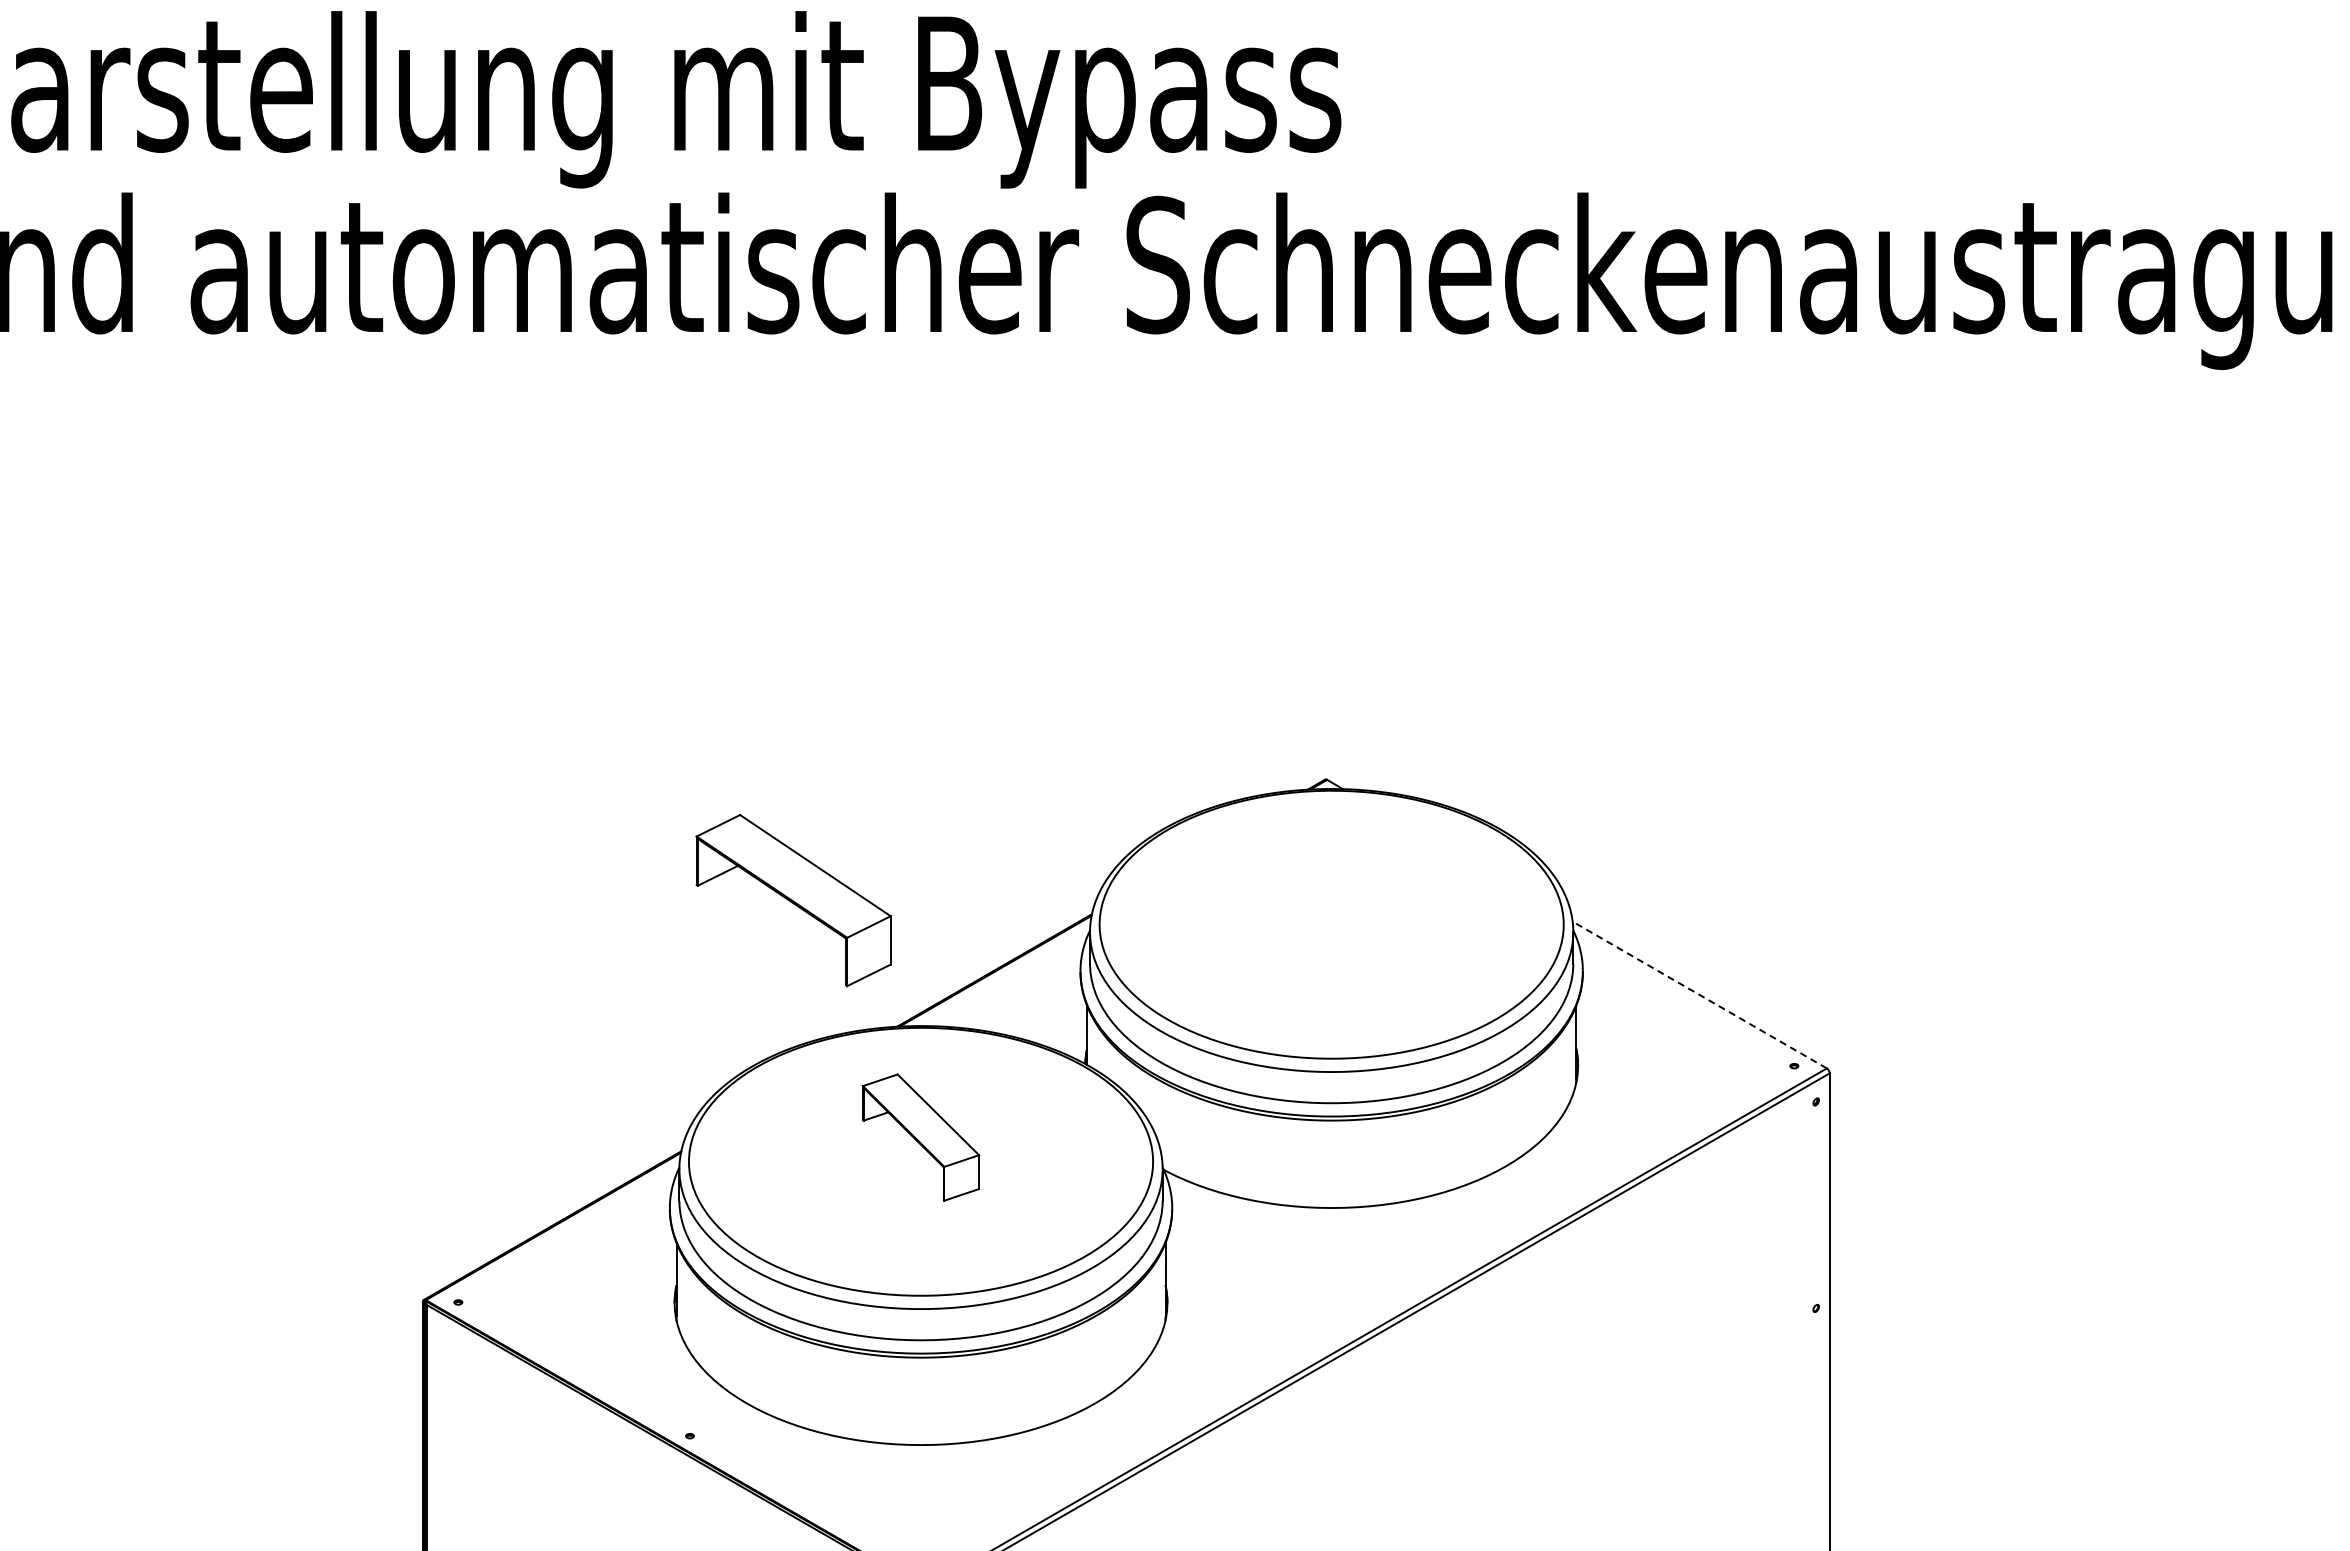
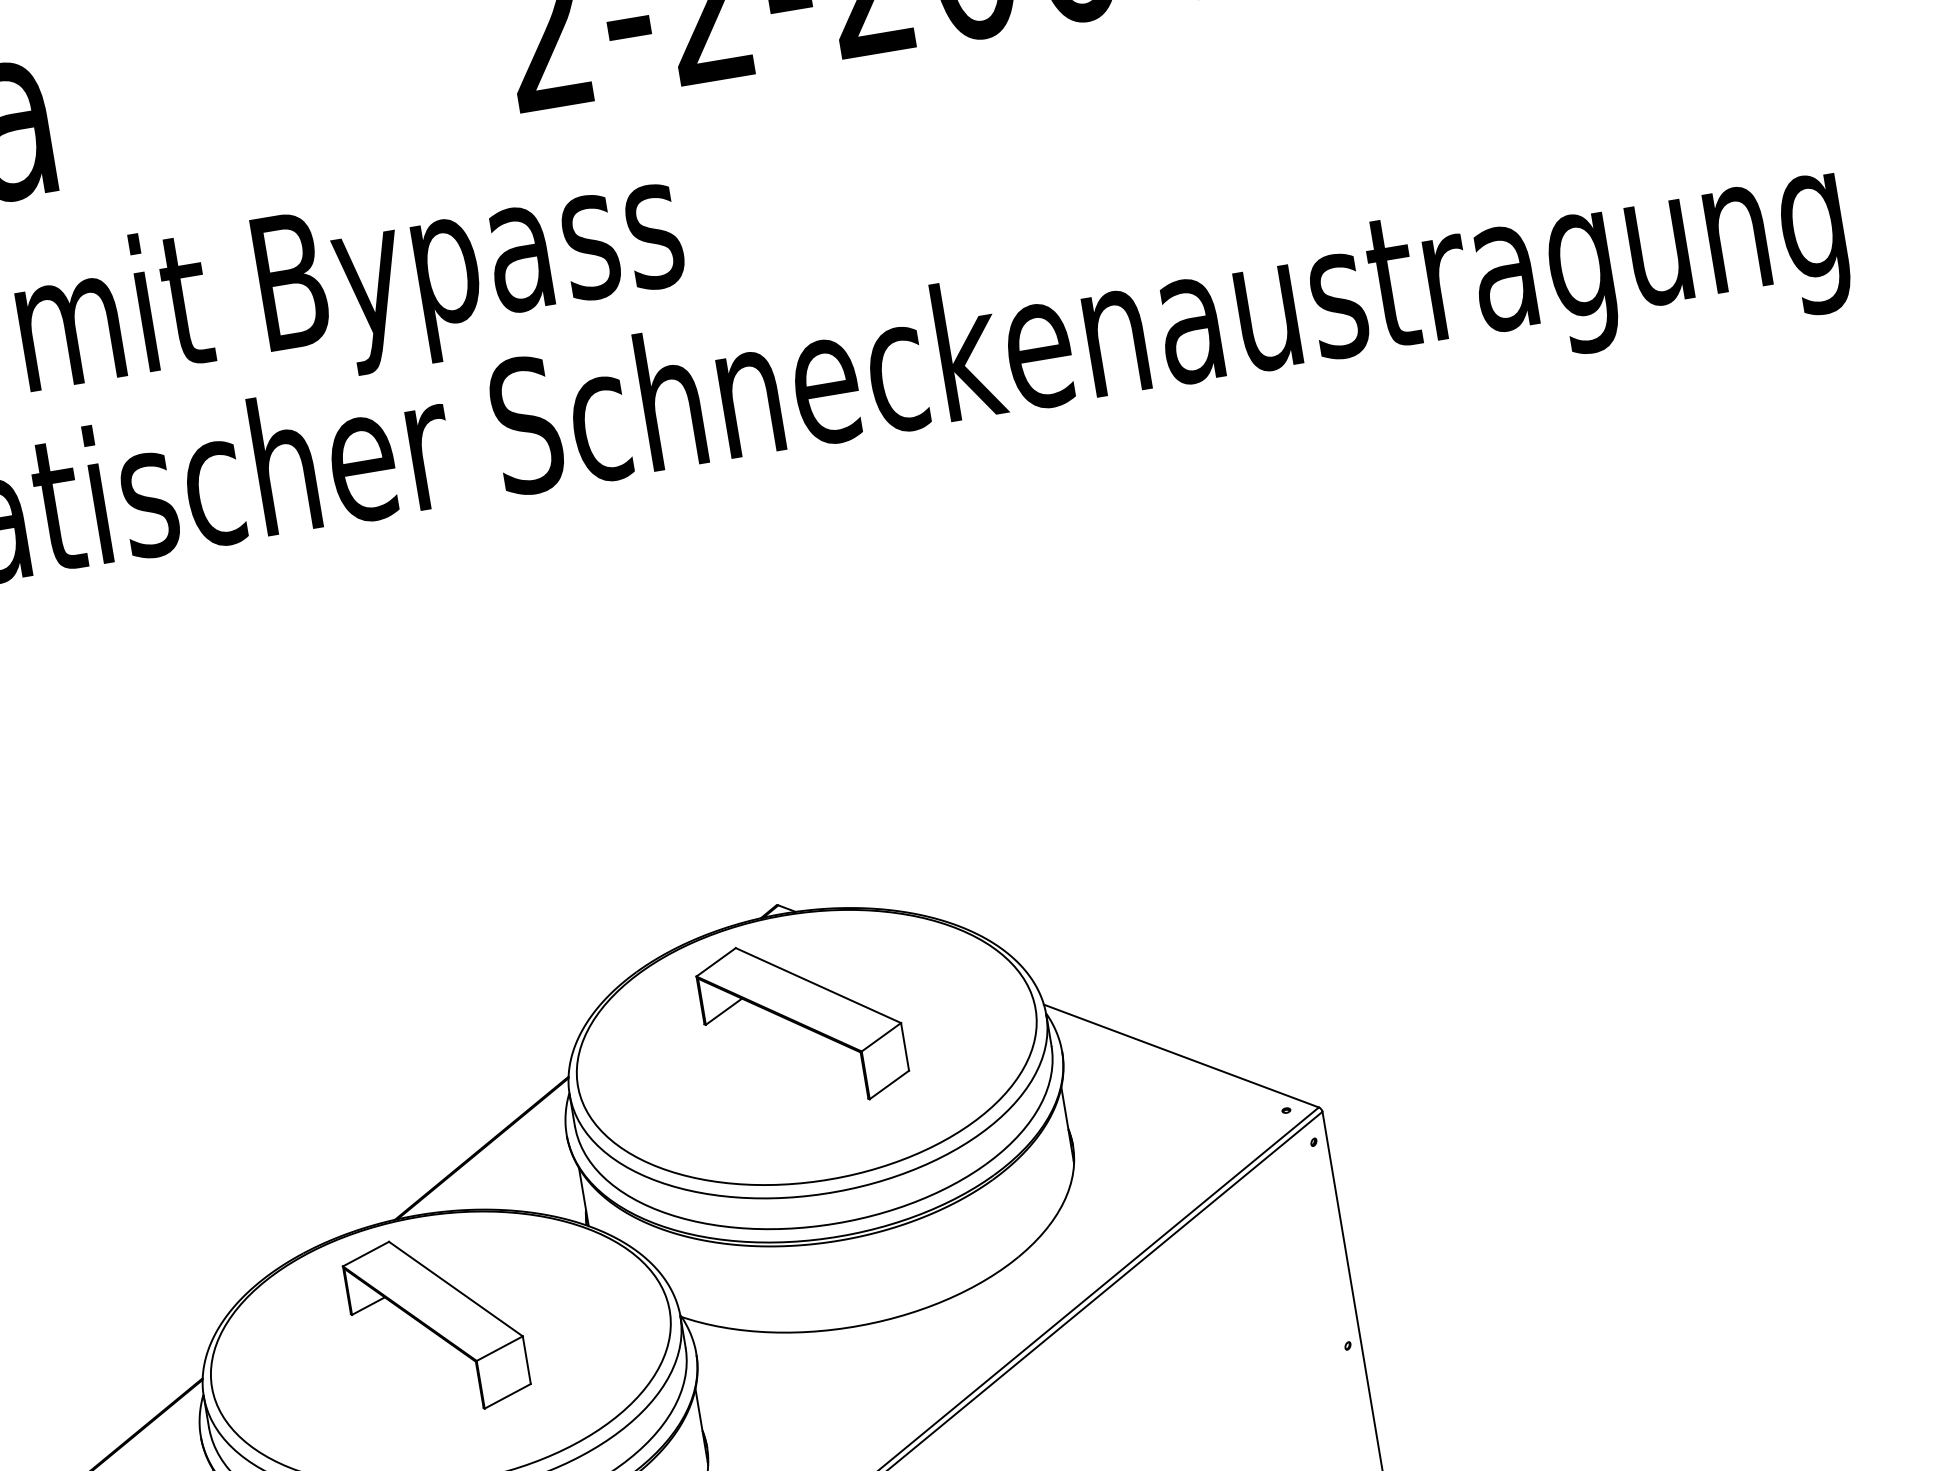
part: (793, 900) -> (802, 1023), moved
line: (1699, 995) -> (1181, 1056), dashed -> solid
part: (920, 1137) -> (436, 1325), size x1.43

